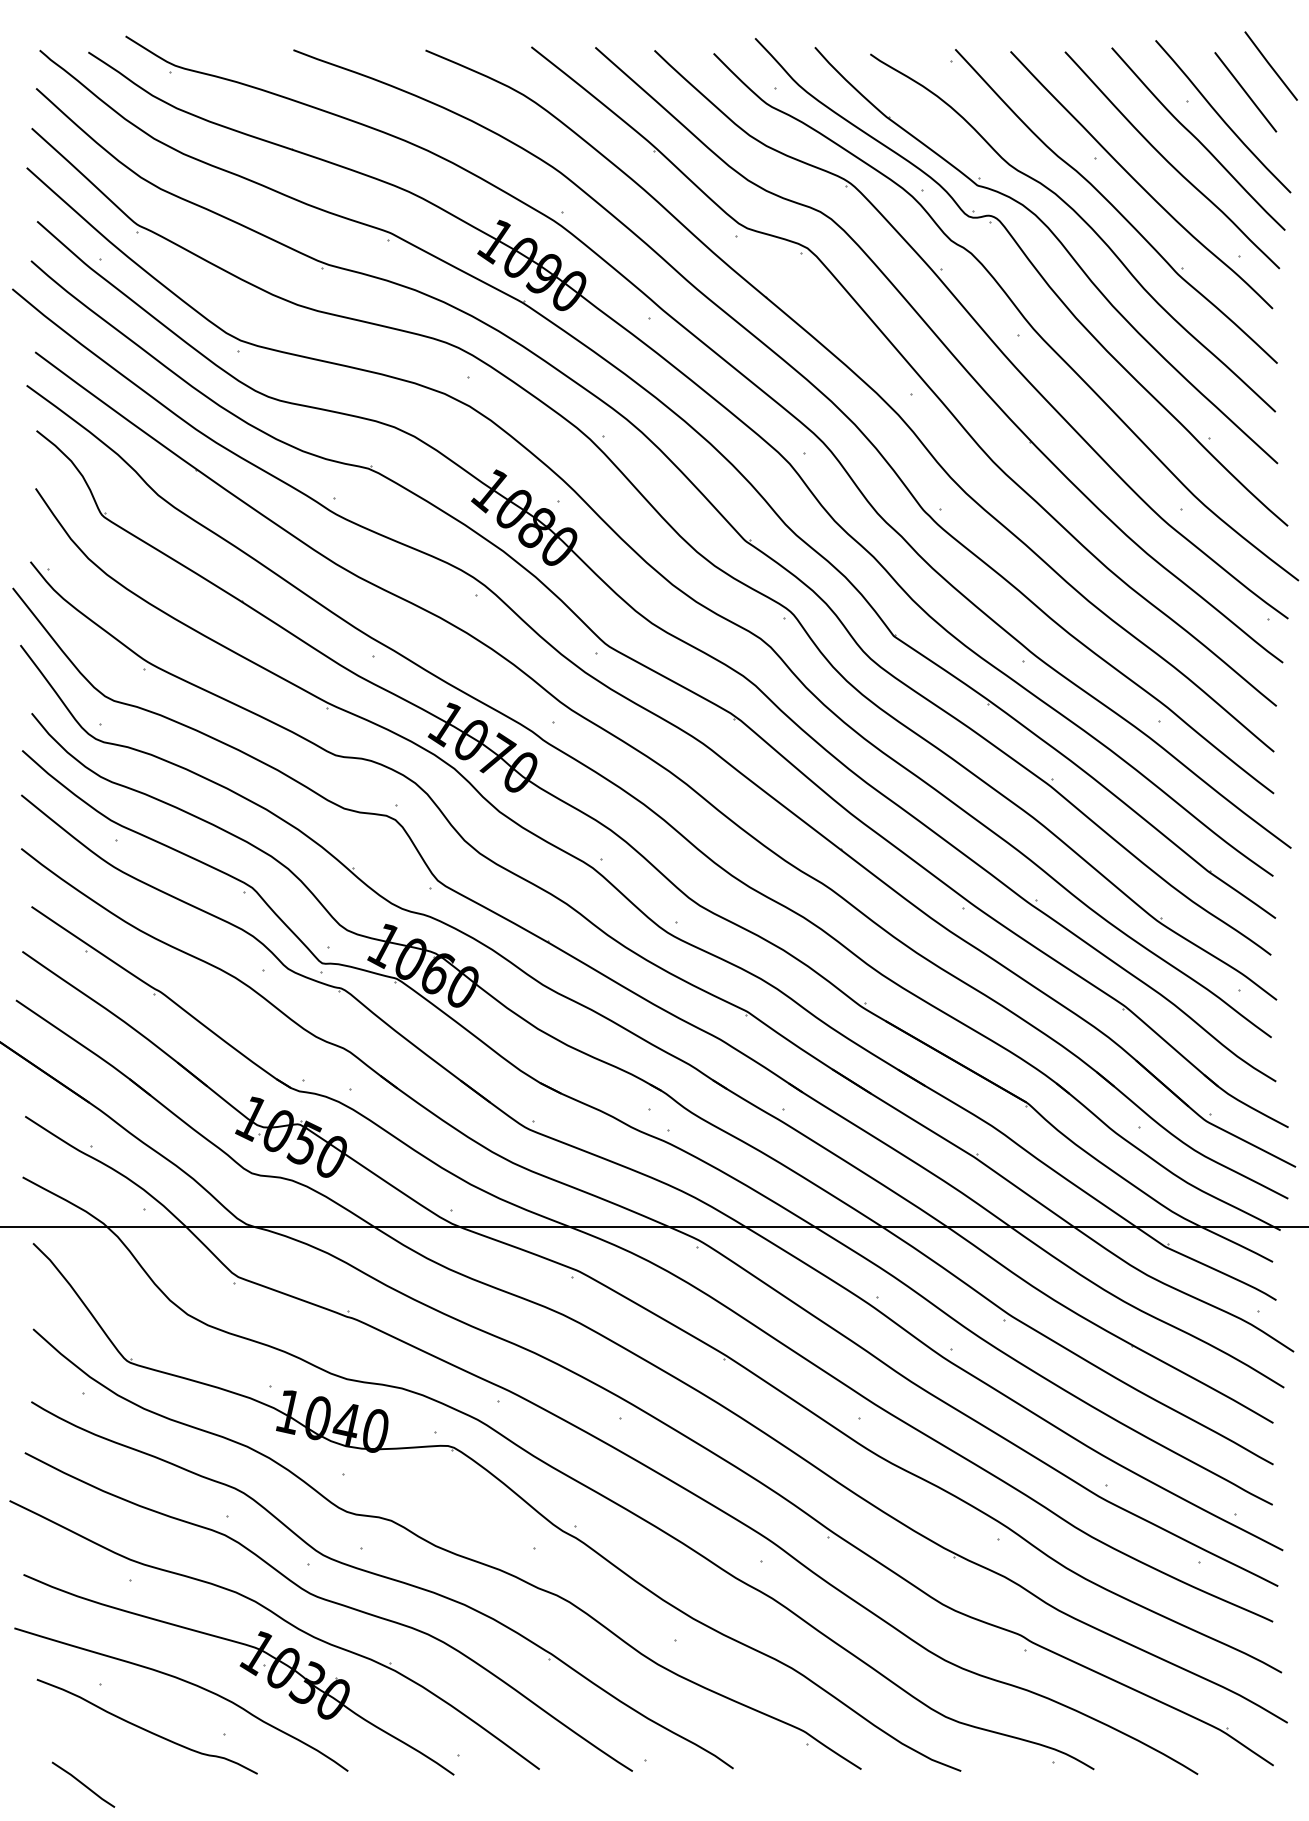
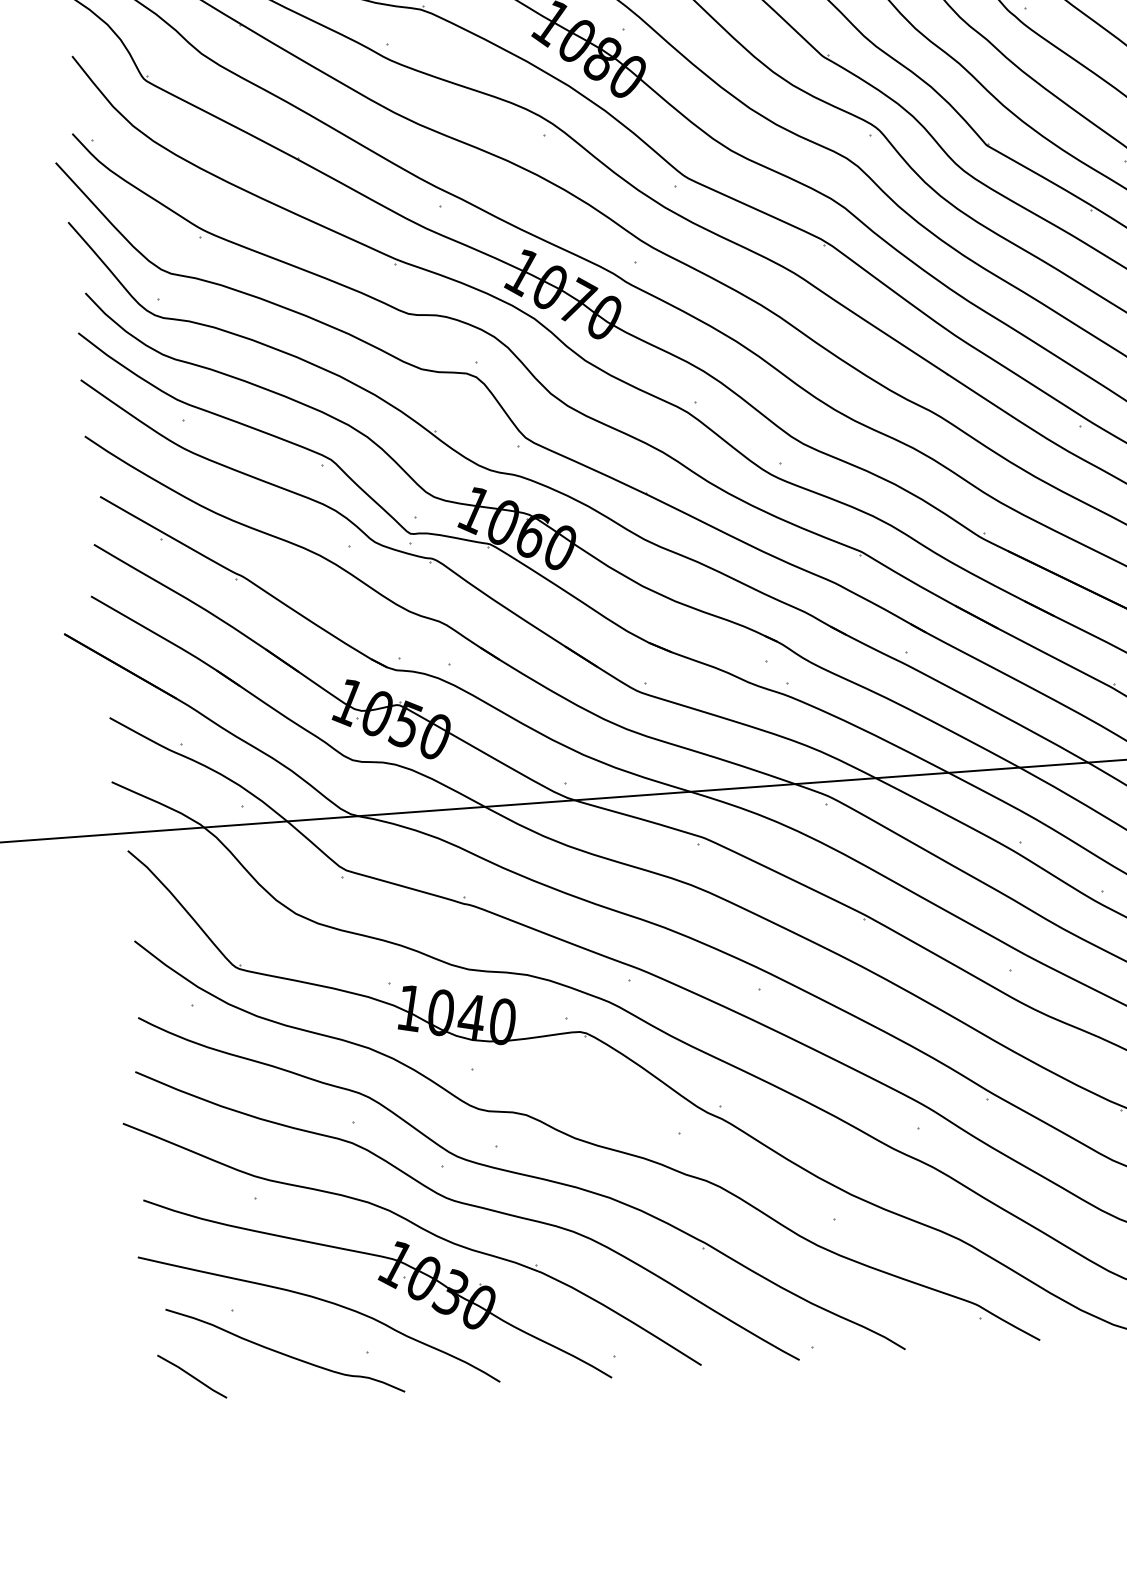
line: (83, 1784) -> (192, 1376), moved

